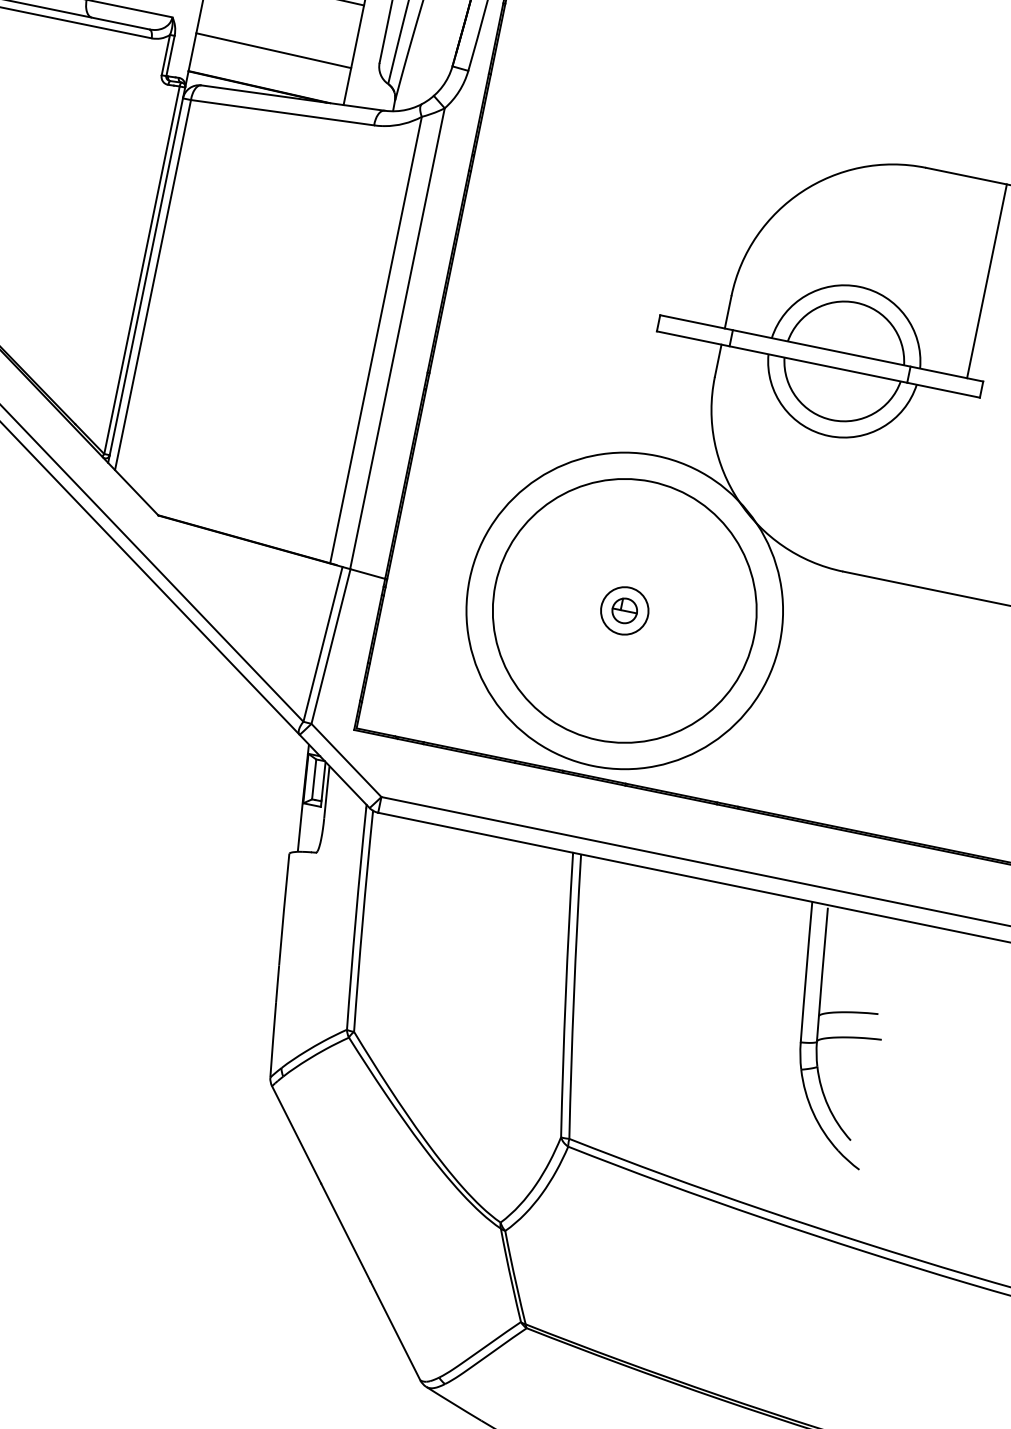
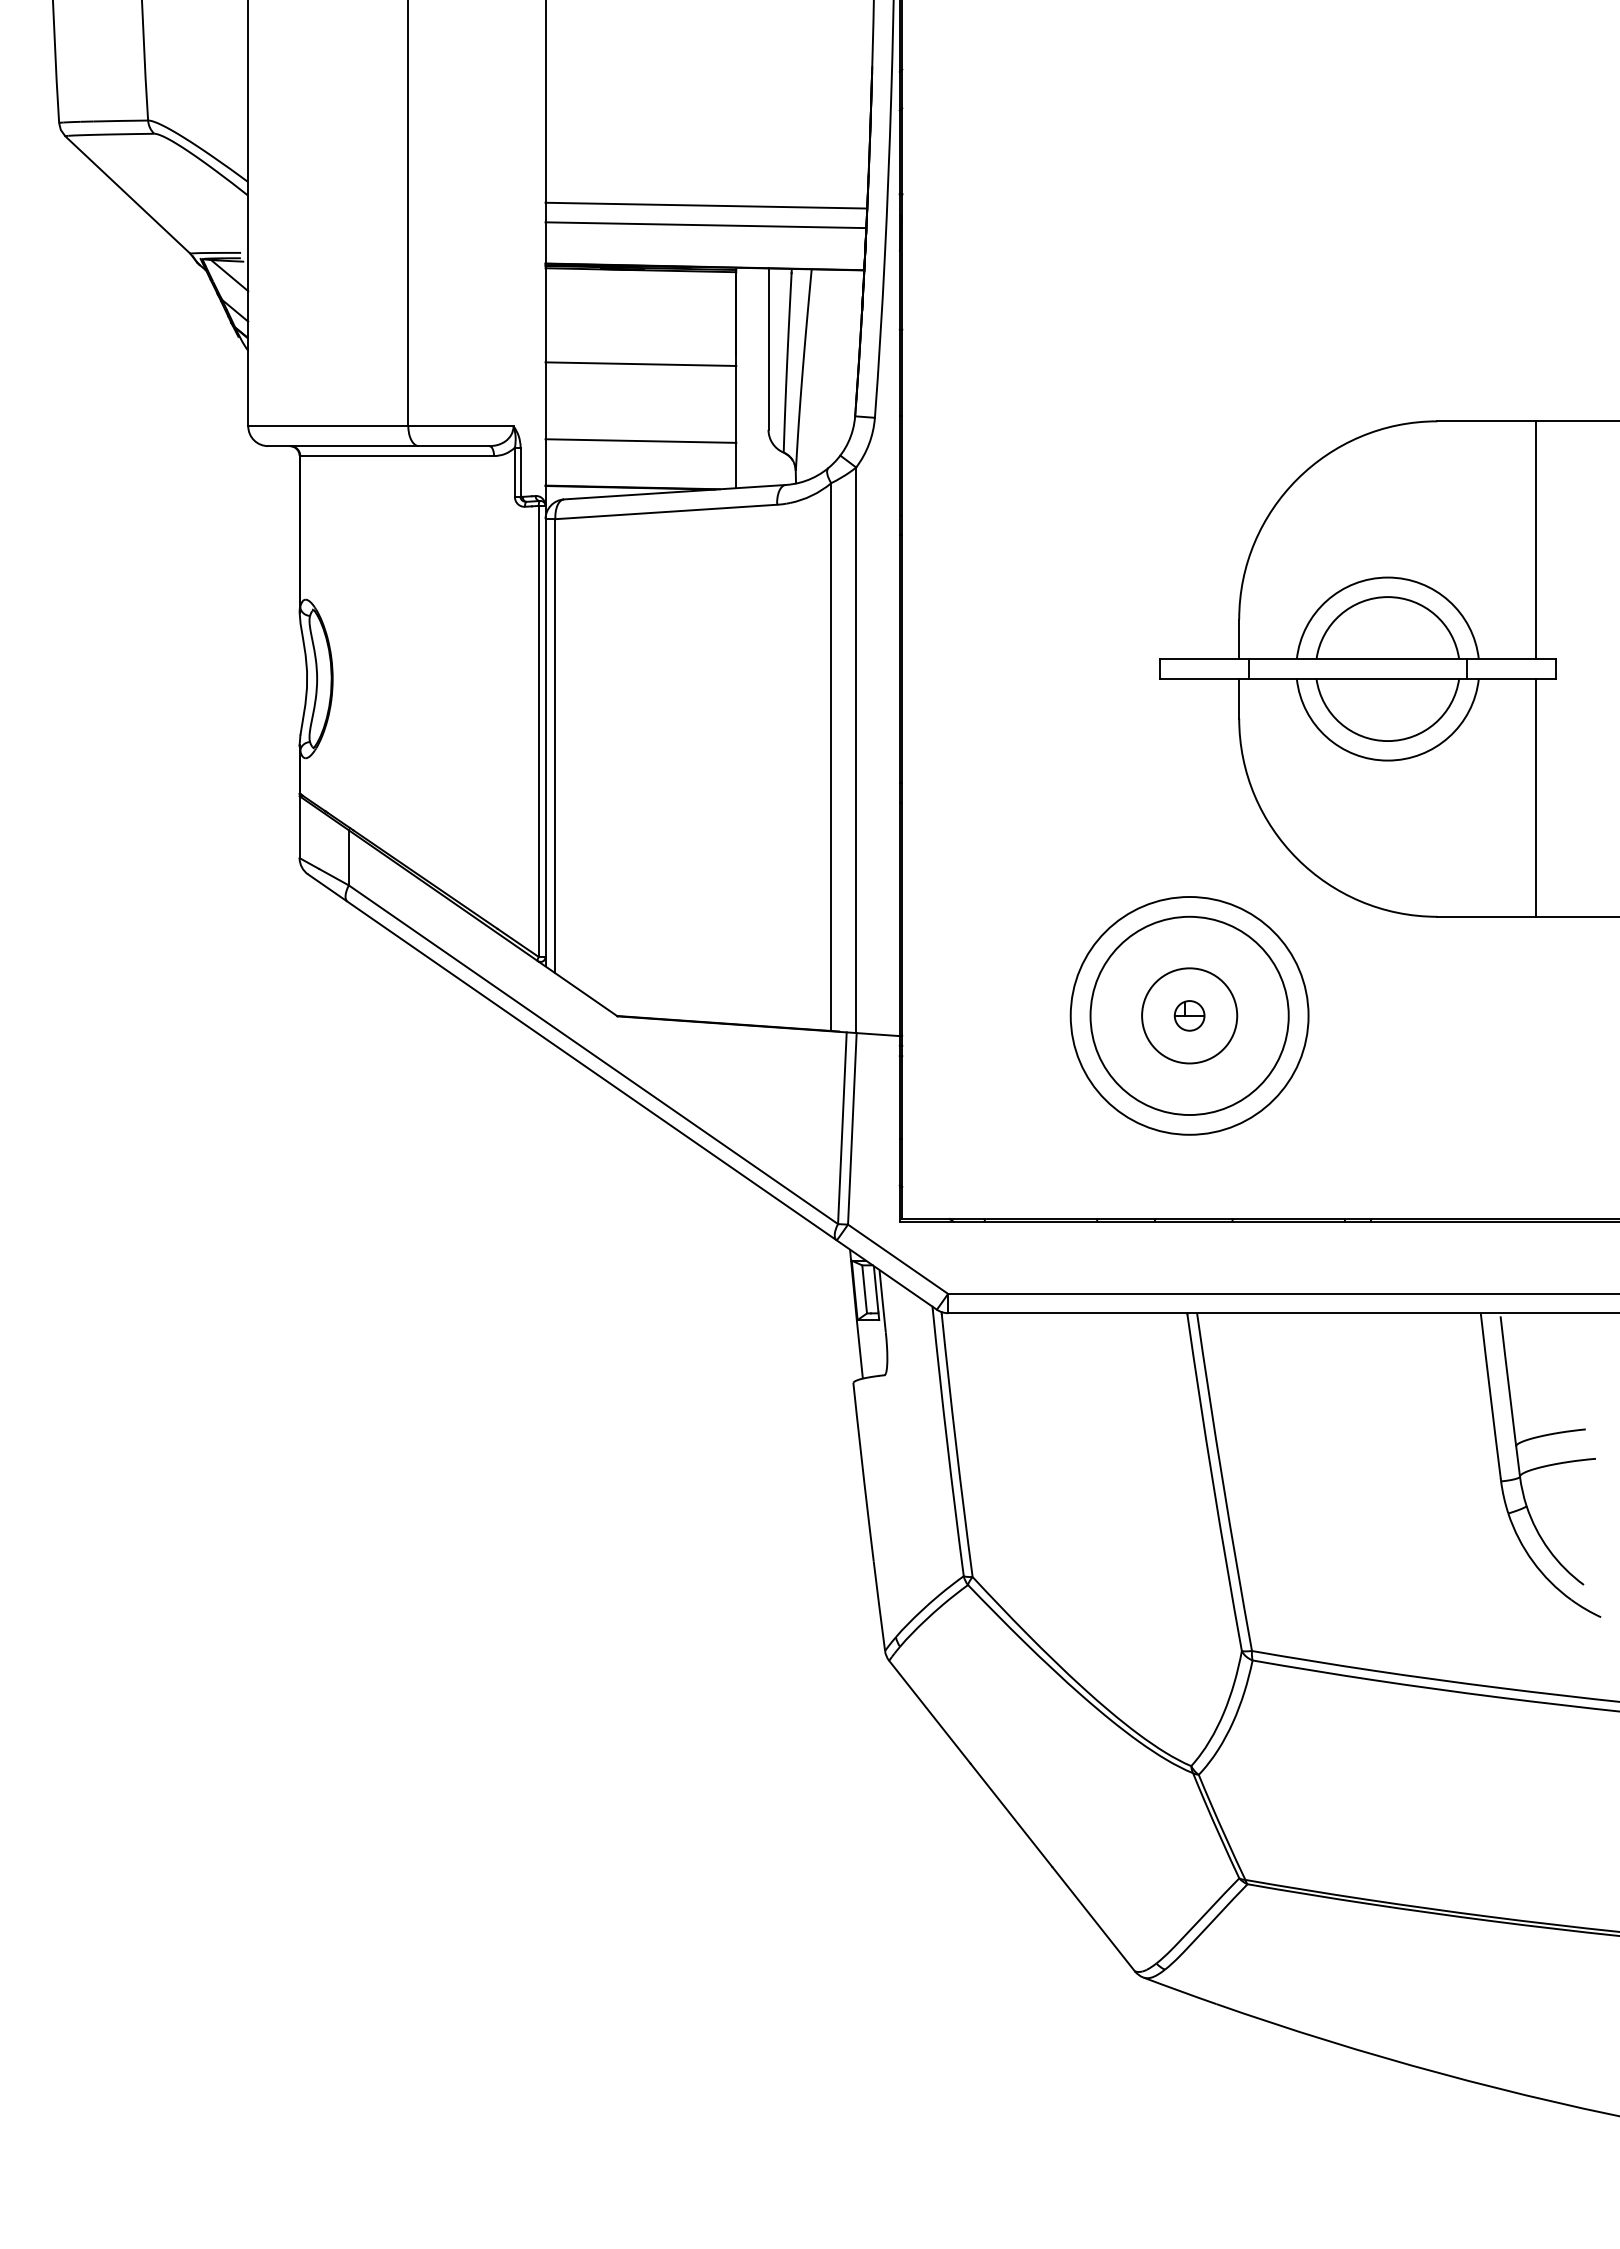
line: (943, 490) -> (1536, 797), added
circle: (624, 610) -> (1189, 1015), size x0.62
circle: (624, 610) -> (1189, 1015), size x0.62
circle: (624, 610) -> (1189, 1015), size x1.67

